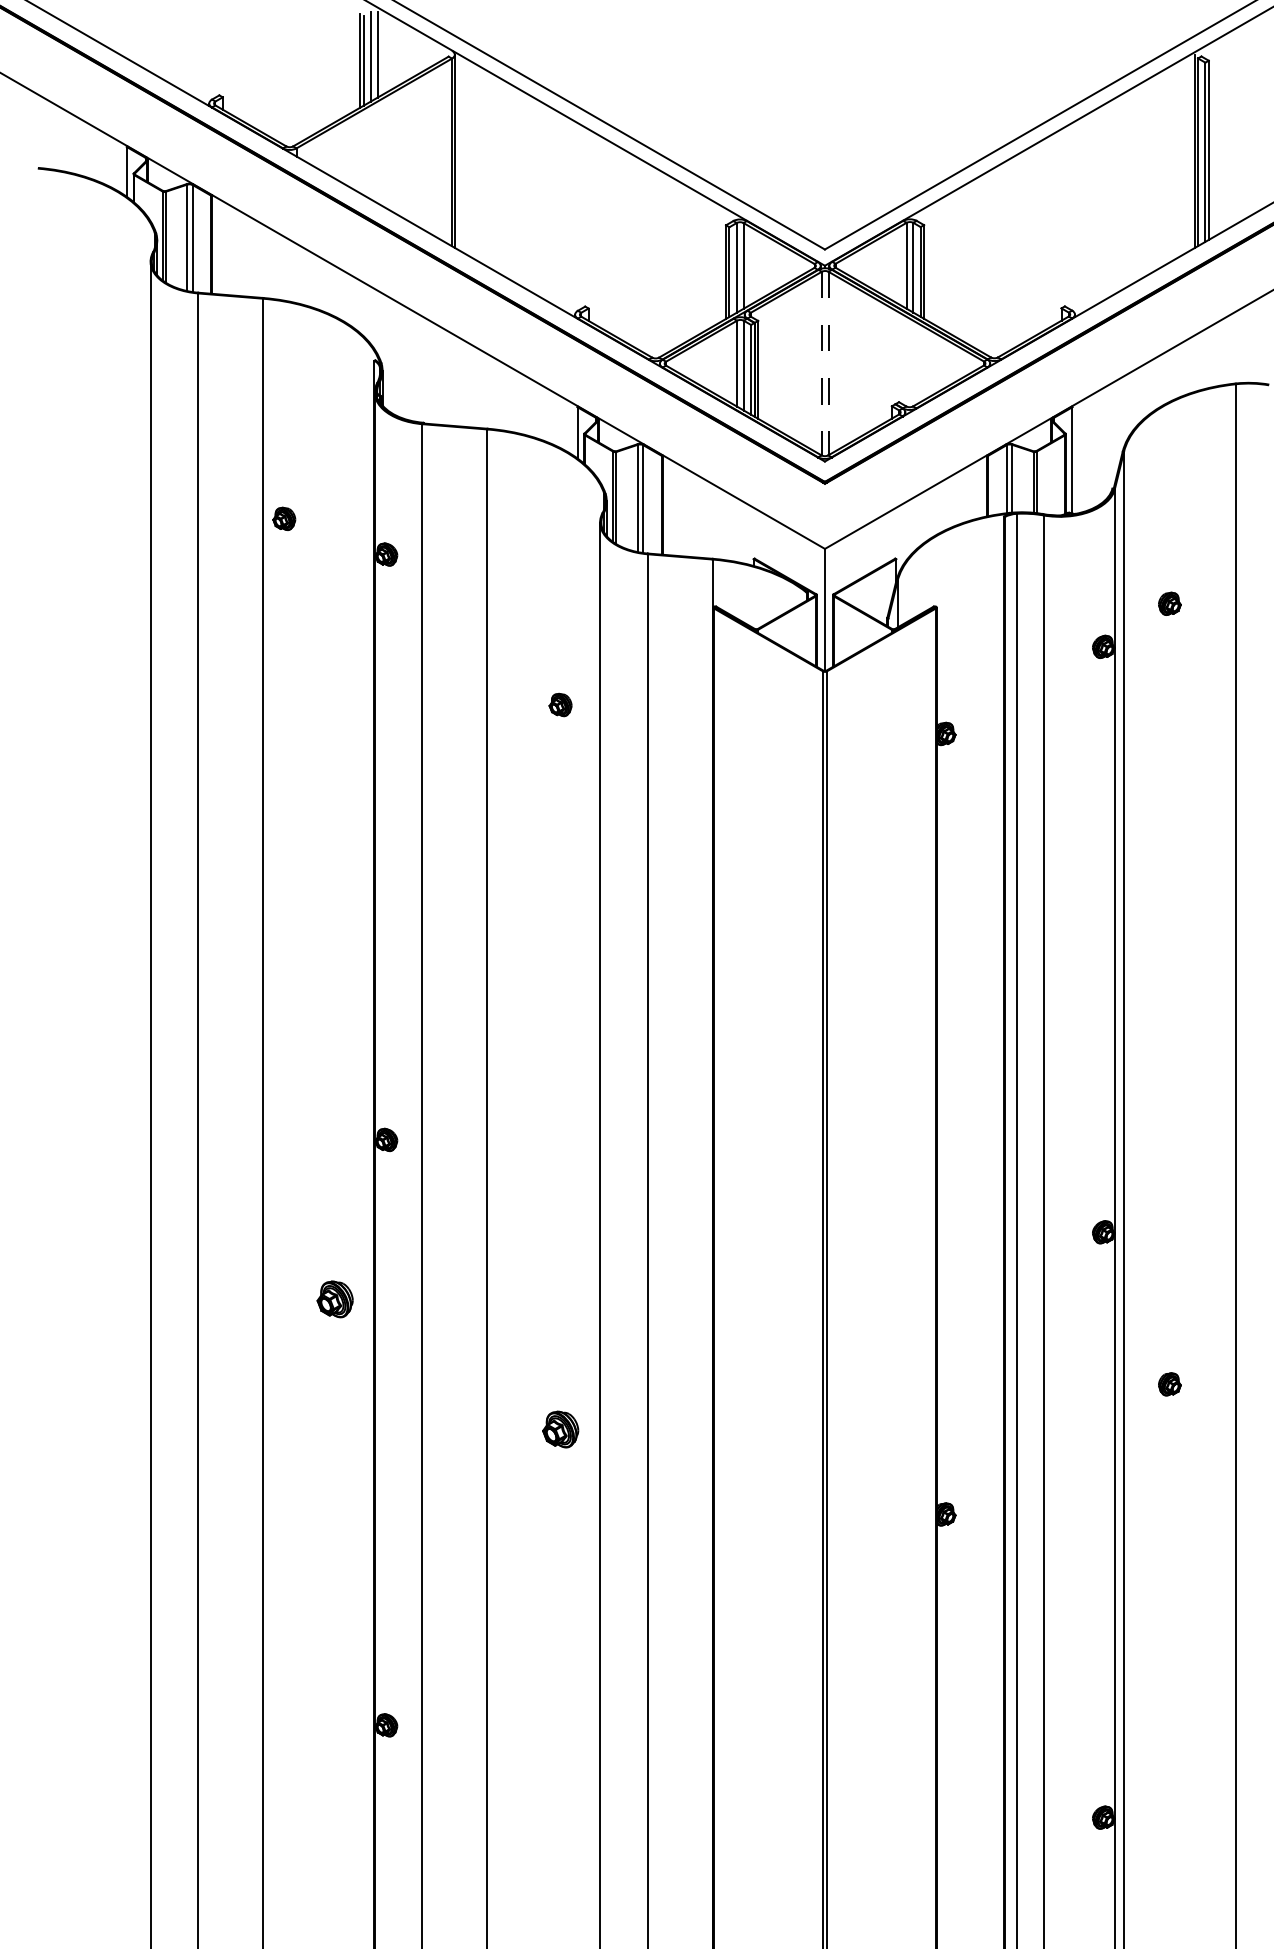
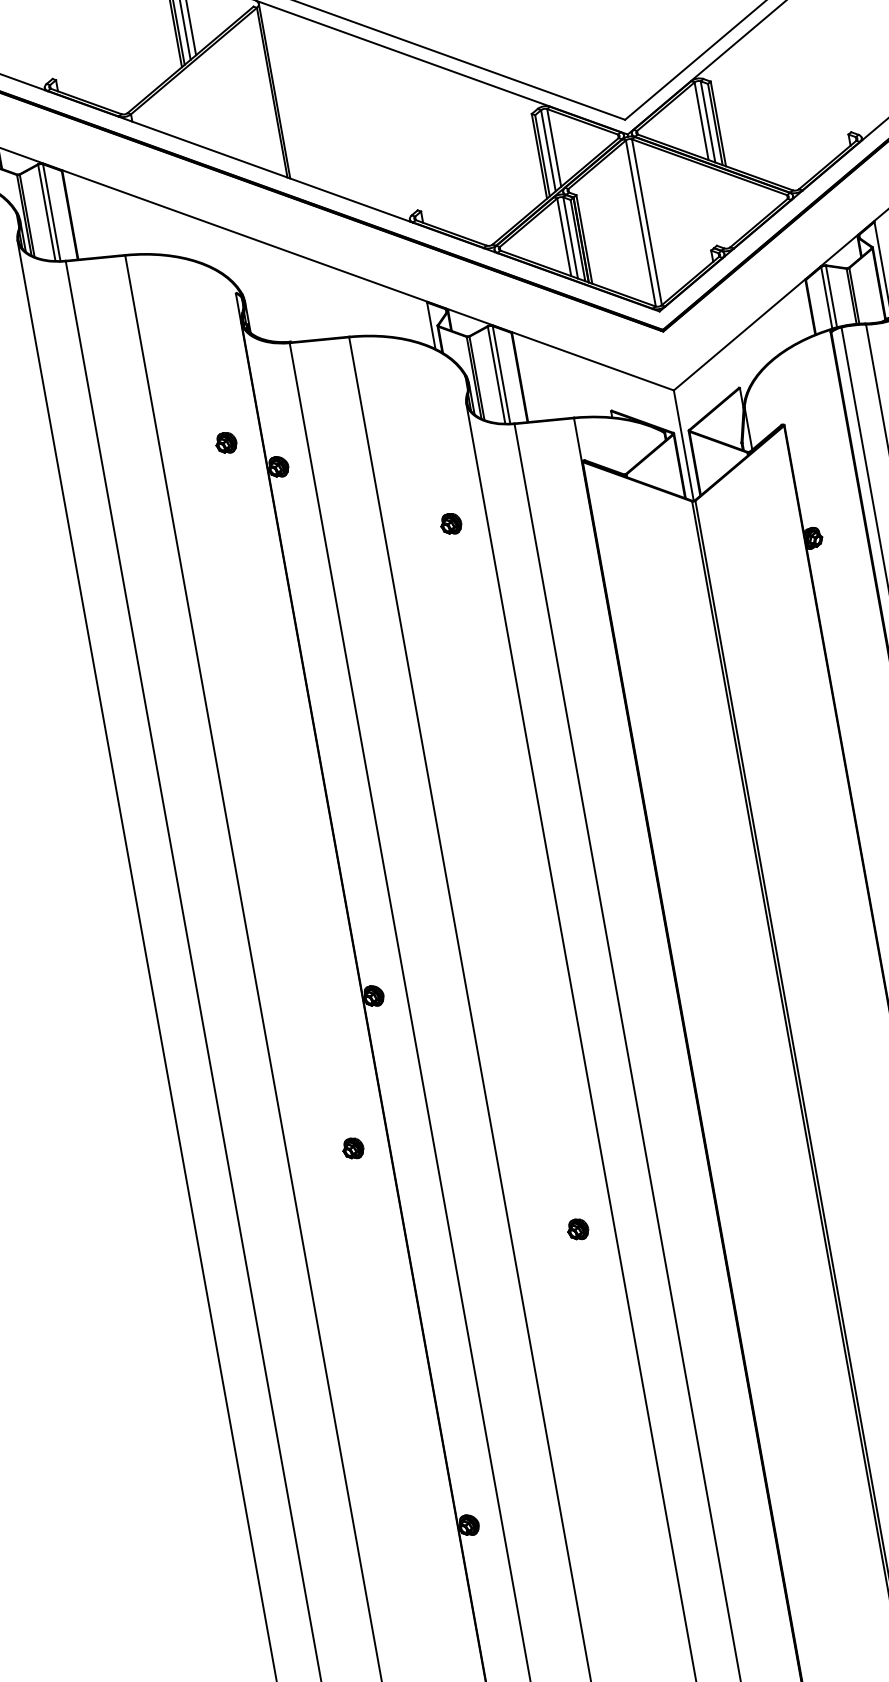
line: (821, 363) -> (640, 223), dashed -> solid
line: (828, 363) -> (646, 222), dashed -> solid
part: (284, 518) -> (226, 442), moved
part: (560, 704) -> (450, 523), moved
part: (335, 1299) -> (353, 1148), size x0.62
part: (560, 1429) -> (578, 1229), size x0.62

